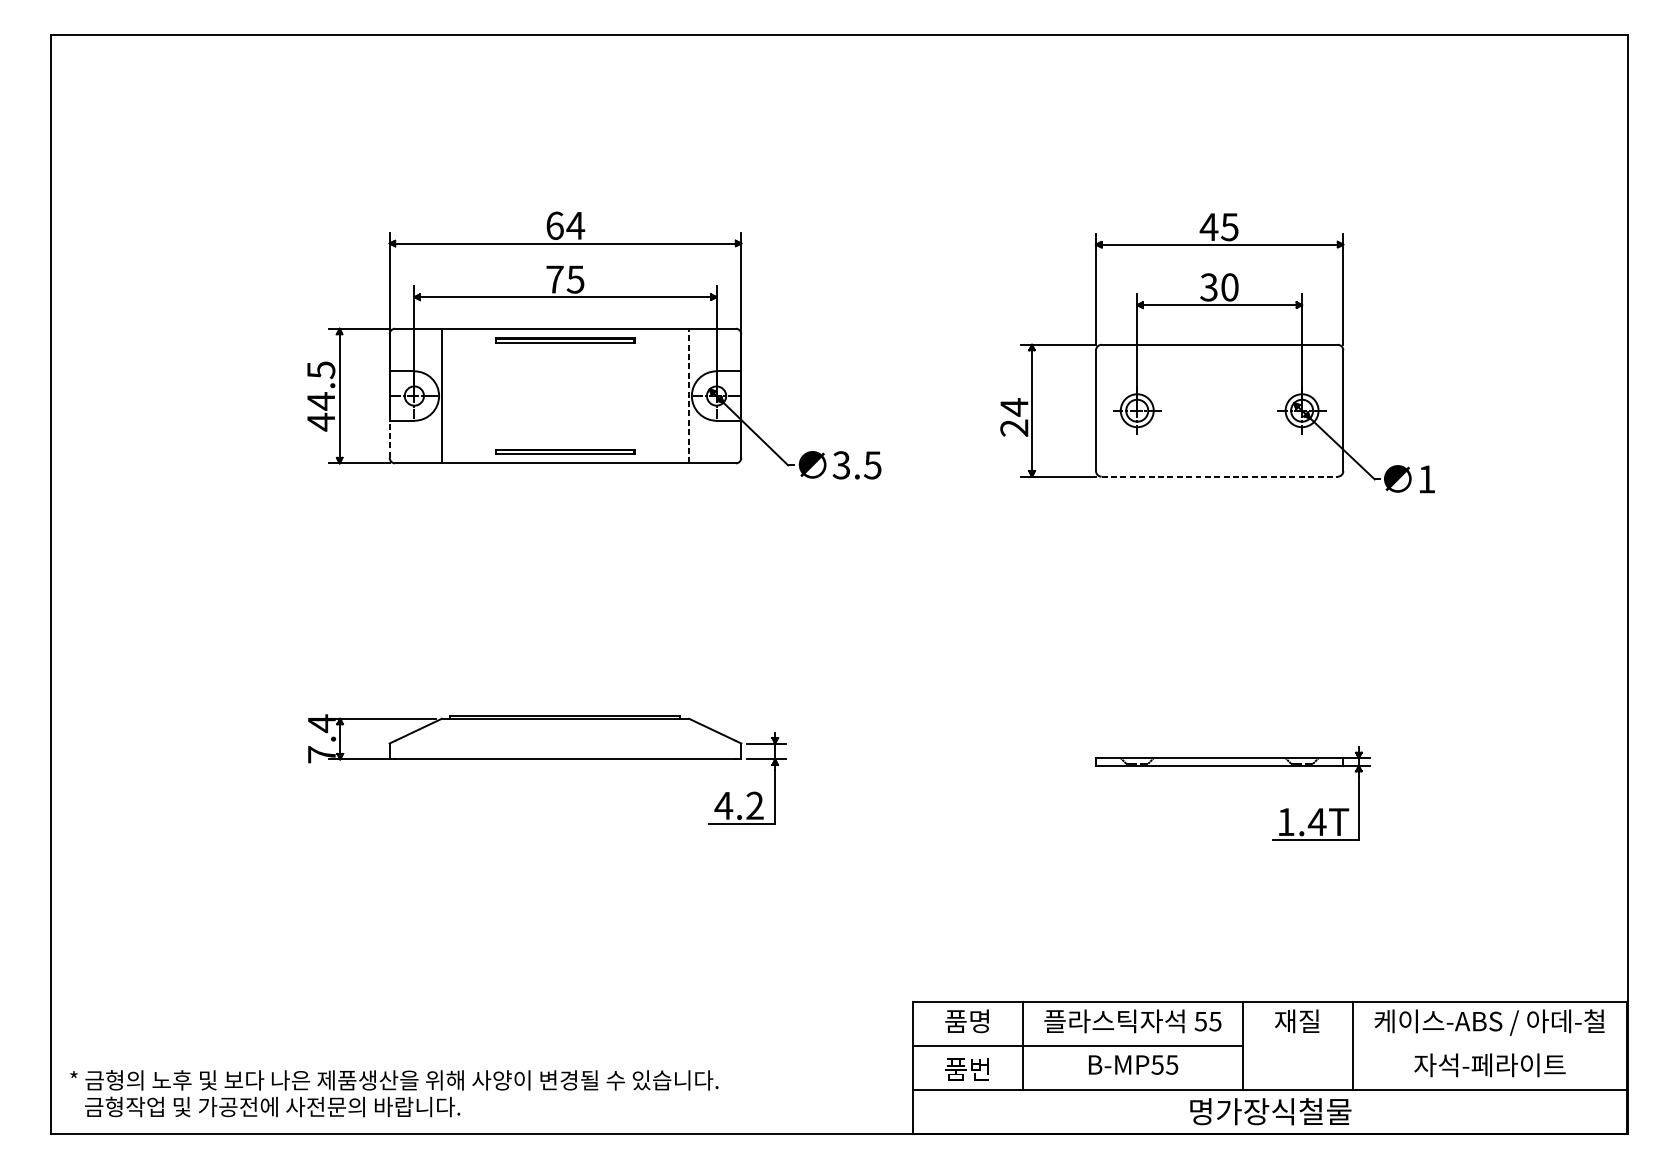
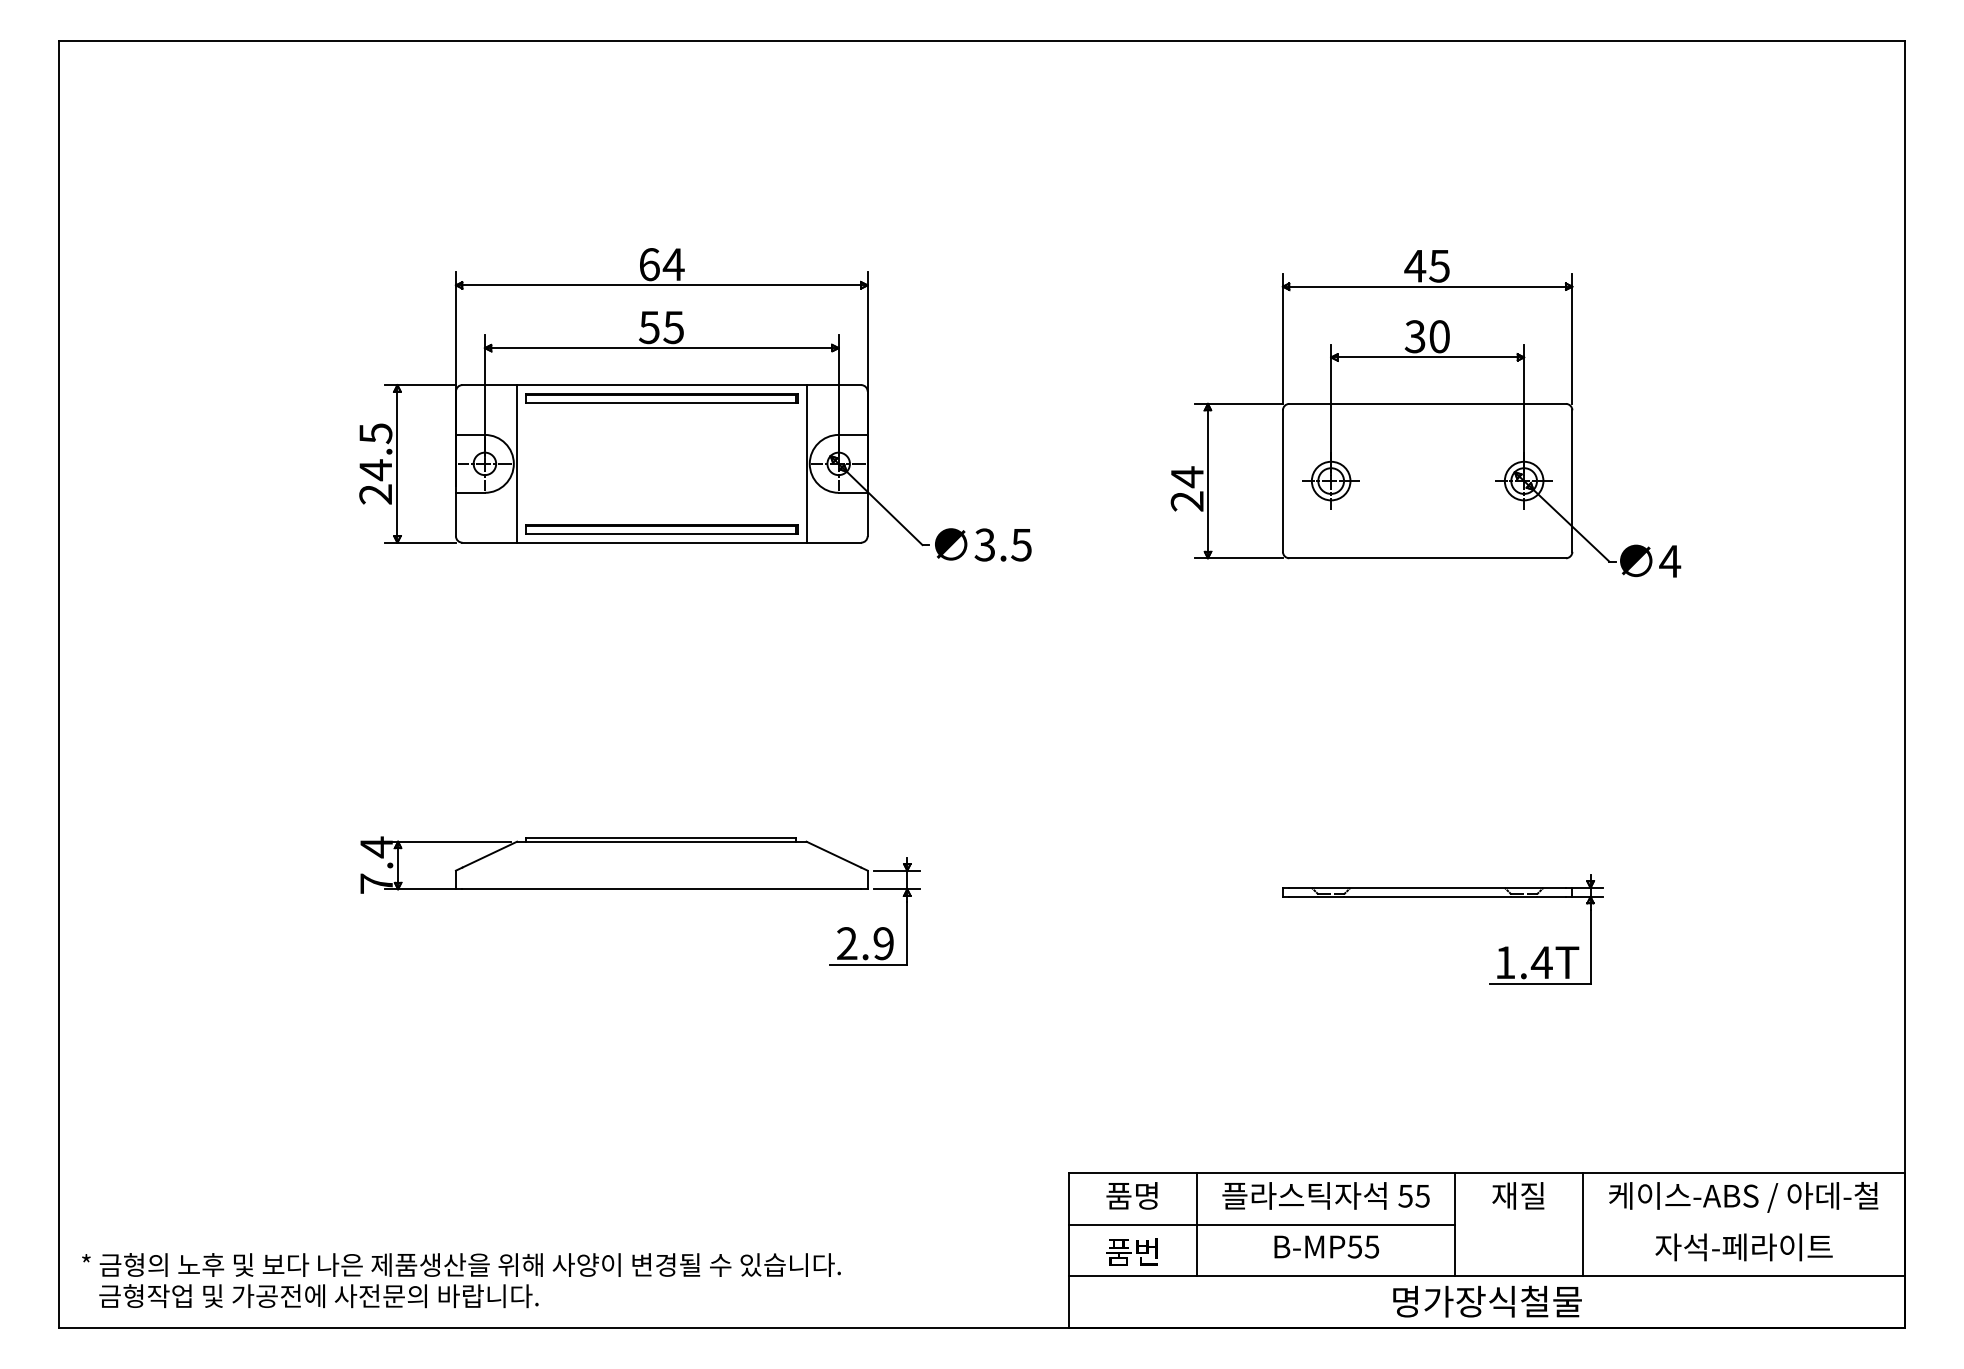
text: (554, 279) -> (649, 327), 75 -> 55
part: (565, 340) -> (661, 398), size x1.67
line: (689, 395) -> (806, 463), dashed -> solid
text: (320, 422) -> (375, 494), 44.5 -> 24.5
line: (389, 439) -> (455, 514), dashed -> solid
part: (565, 452) -> (661, 529), size x1.67
line: (1220, 476) -> (1428, 558), dashed -> solid
text: (1427, 479) -> (1670, 561), 1 -> 4
text: (738, 805) -> (864, 943), 4.2 -> 2.9

